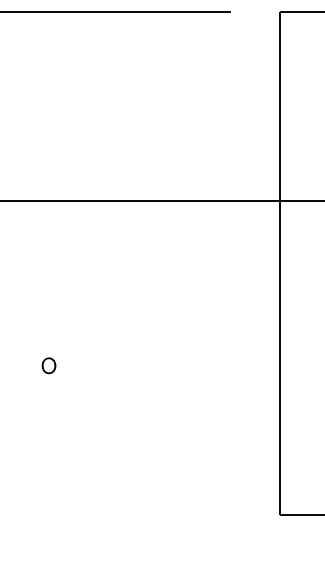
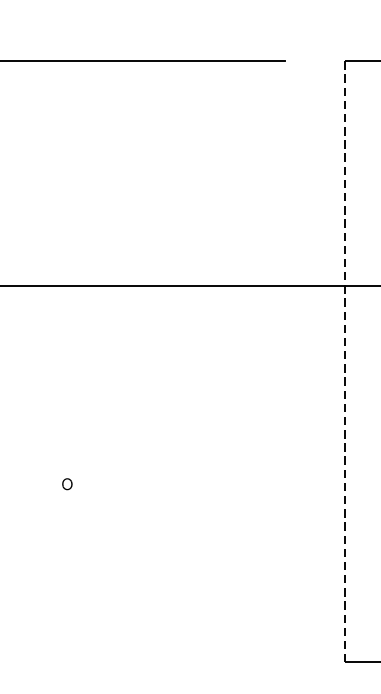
line: (280, 263) -> (344, 361), solid -> dashed
part: (48, 365) -> (66, 483), size x0.6

